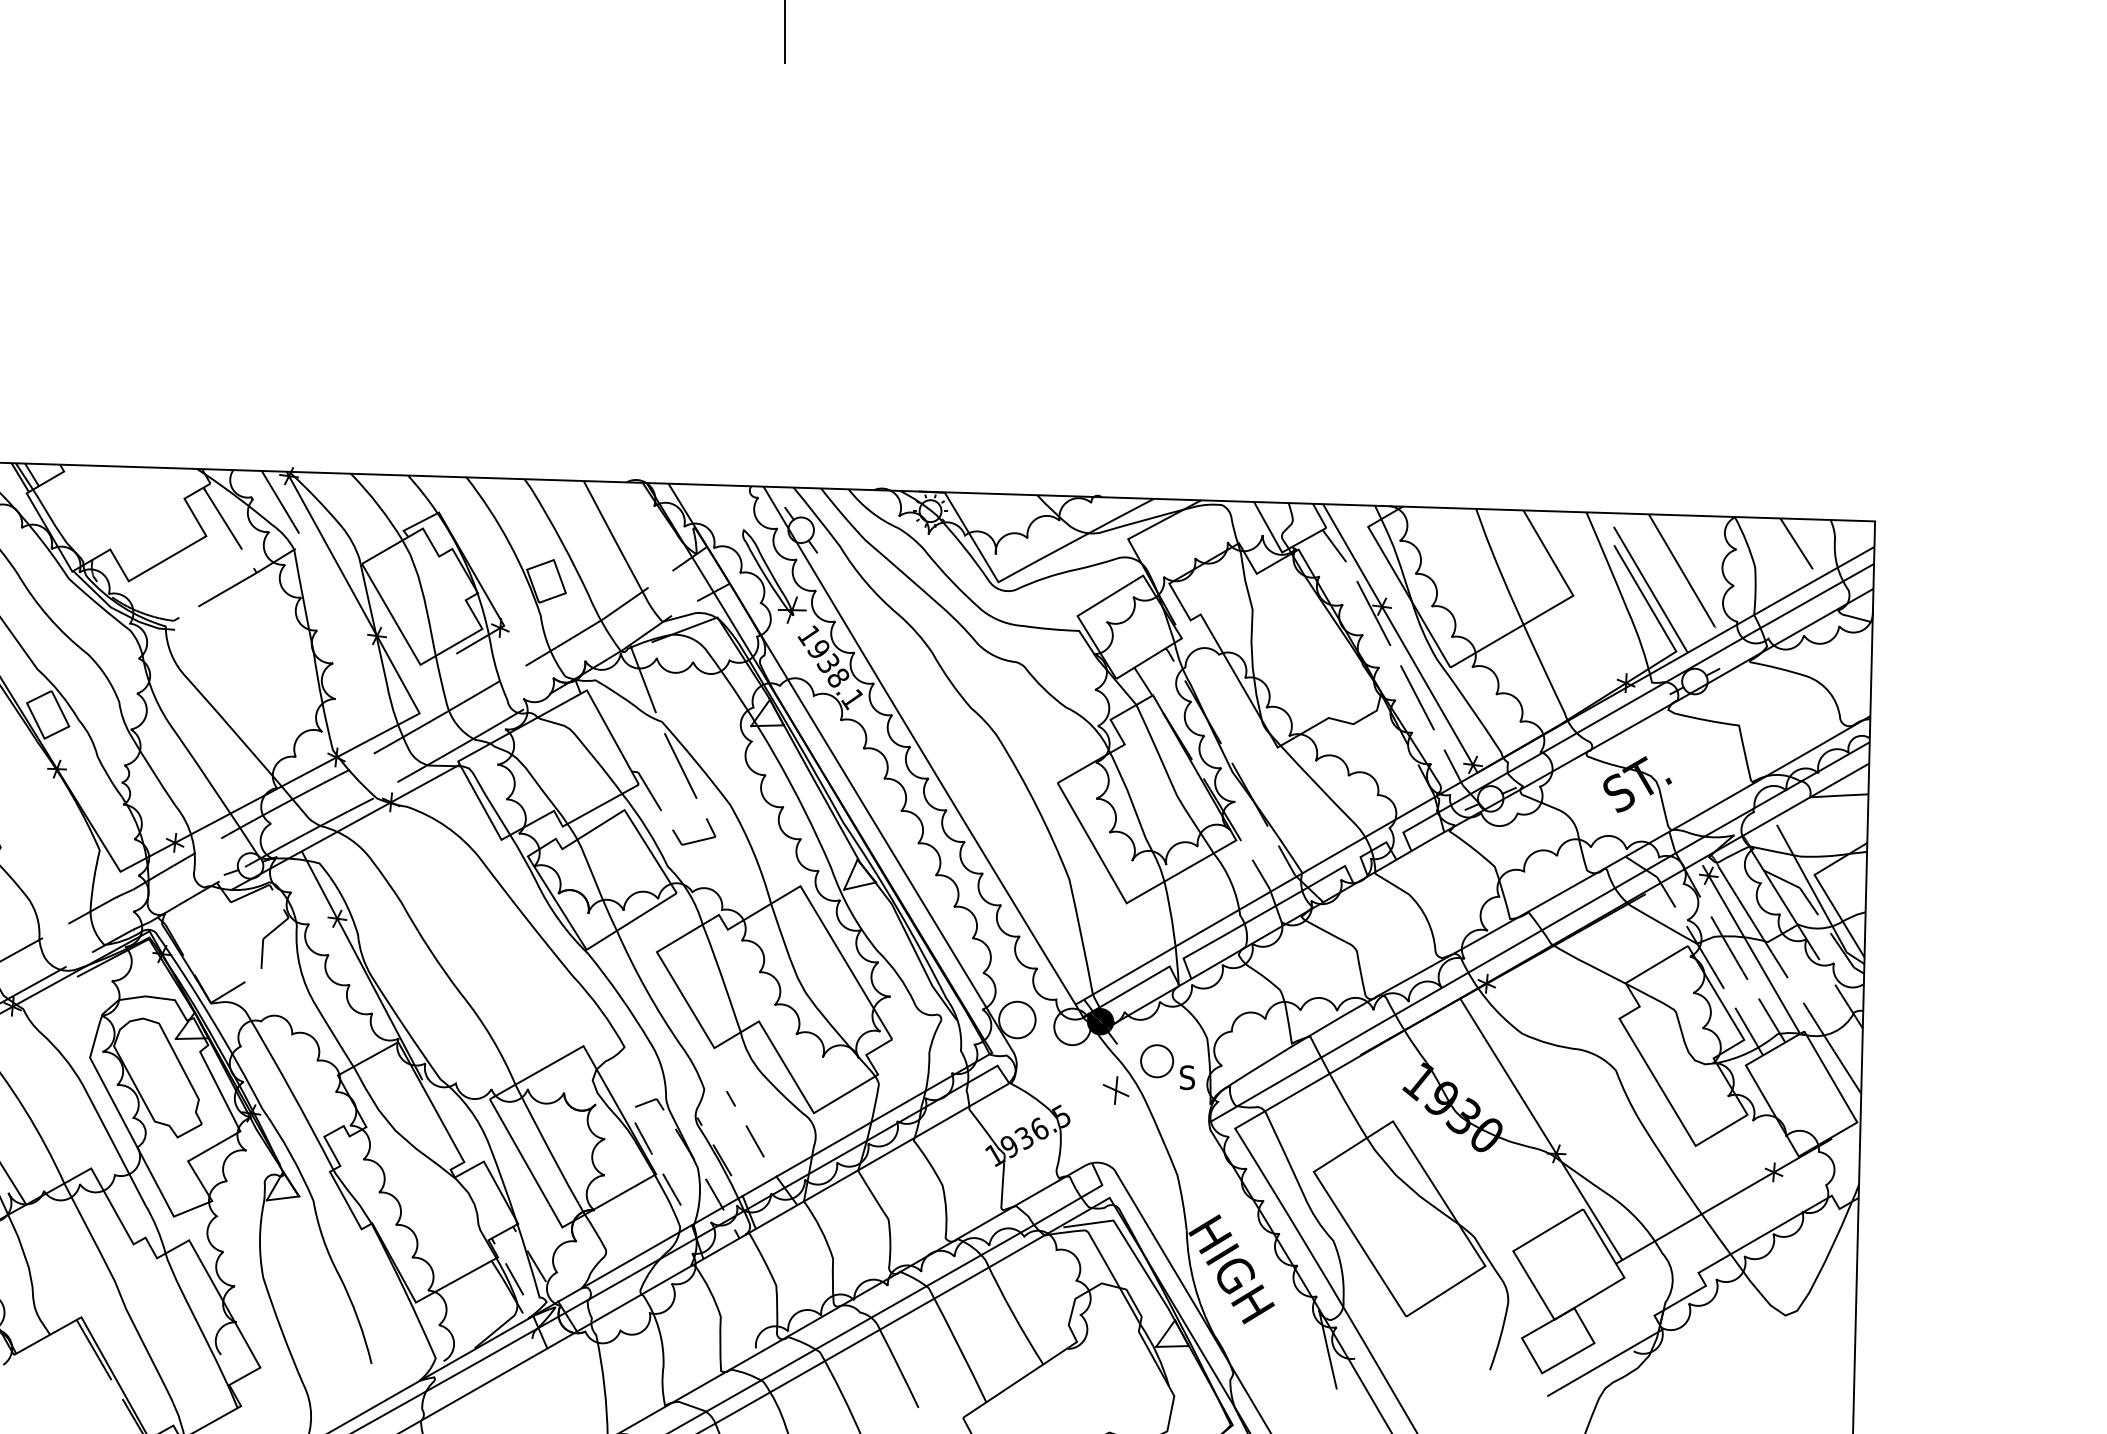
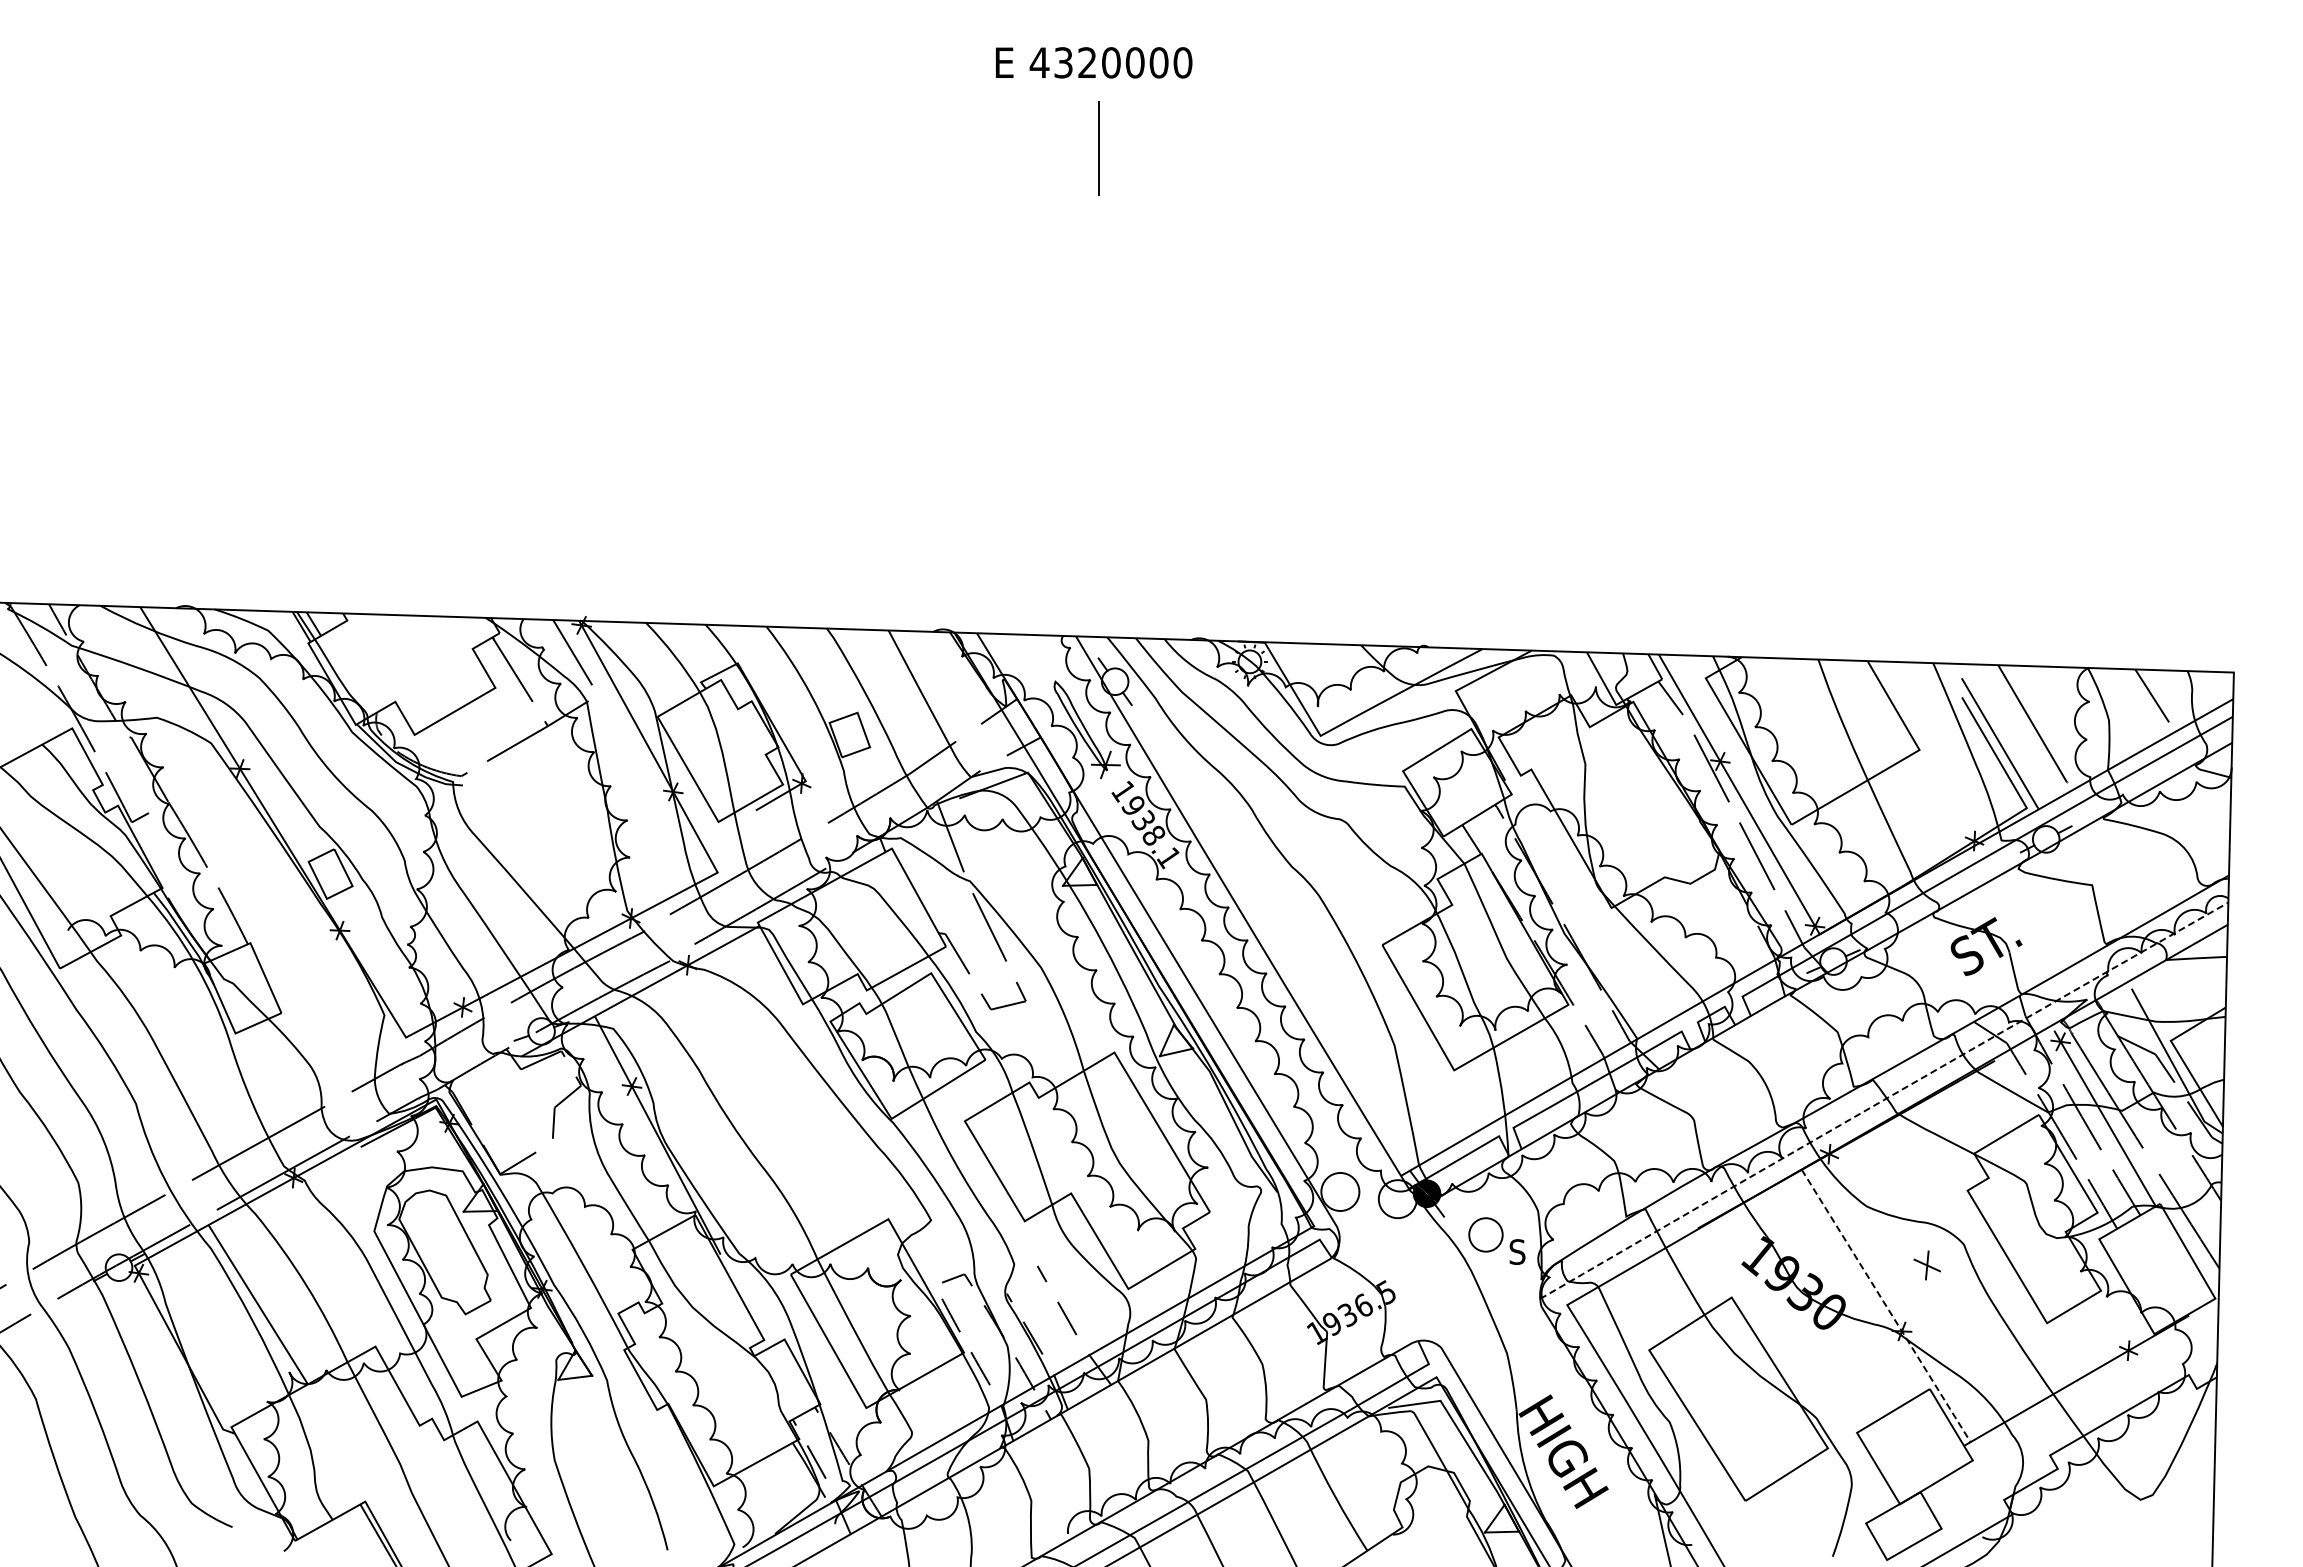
line: (1538, 932) -> (1883, 1100), solid -> dashed
part: (1115, 1090) -> (1926, 1265), moved
line: (1541, 1129) -> (1886, 1306), solid -> dashed

